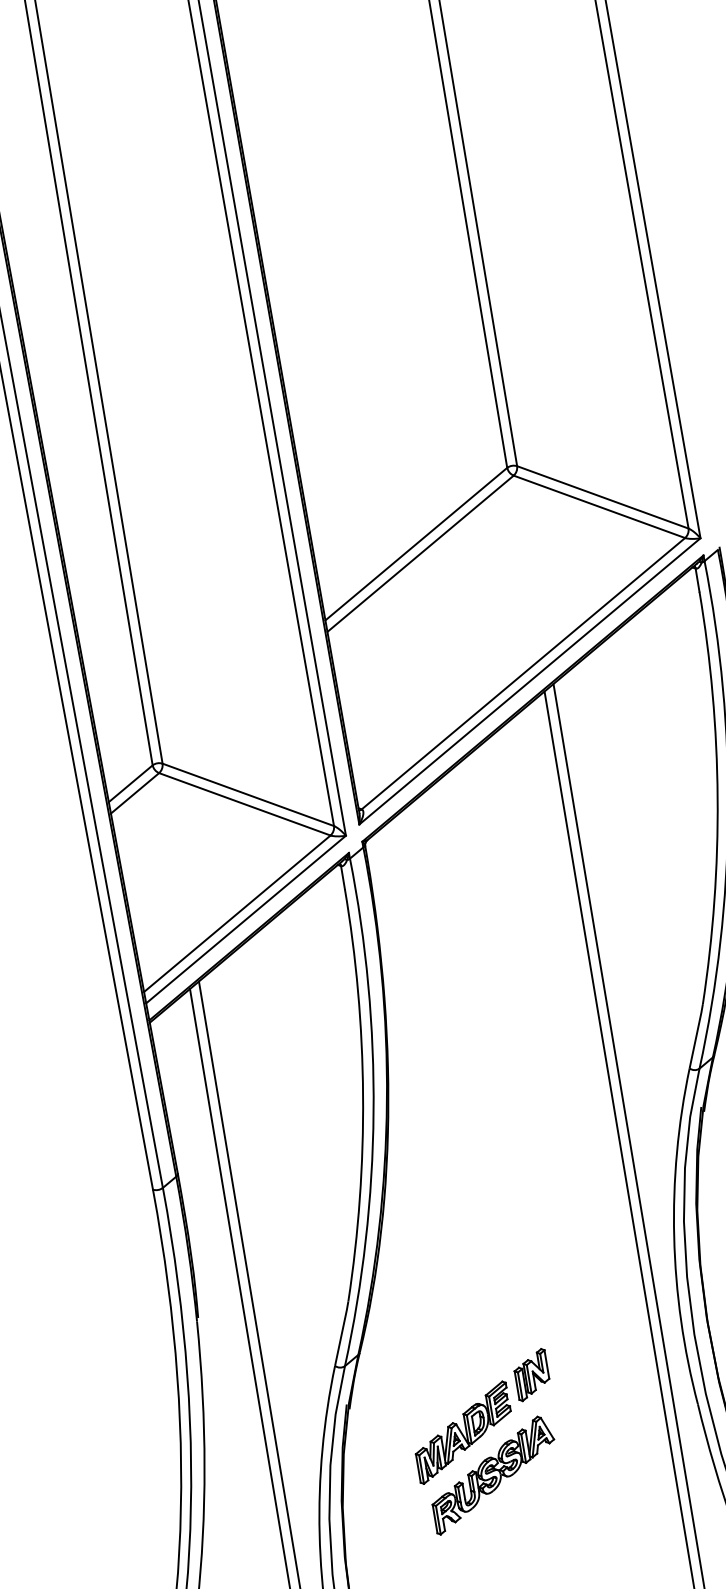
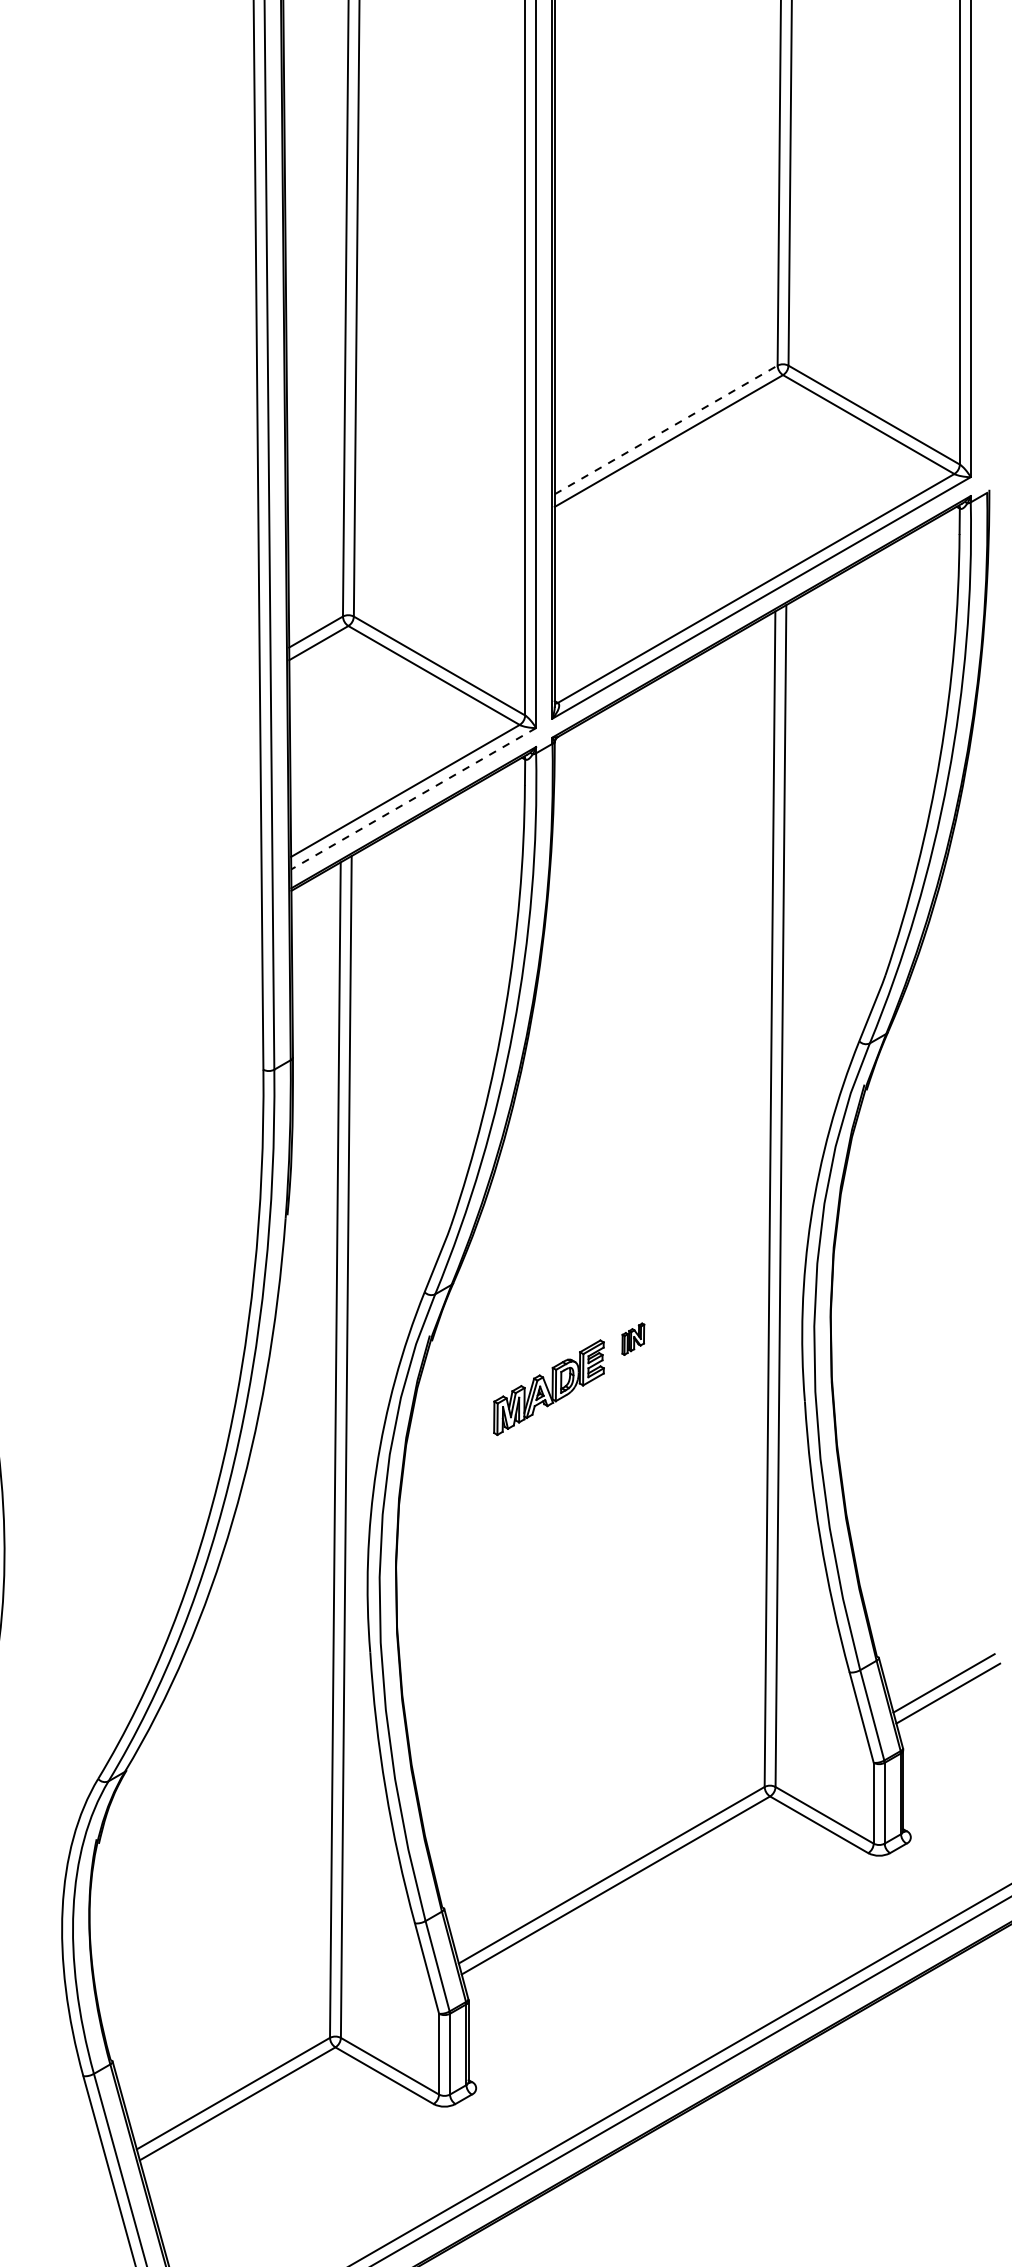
line: (416, 543) -> (666, 429), solid -> dashed
line: (246, 920) -> (413, 799), solid -> dashed
part: (532, 1375) -> (633, 1339), size x0.6
part: (493, 1474) -> (573, 1438), removed

